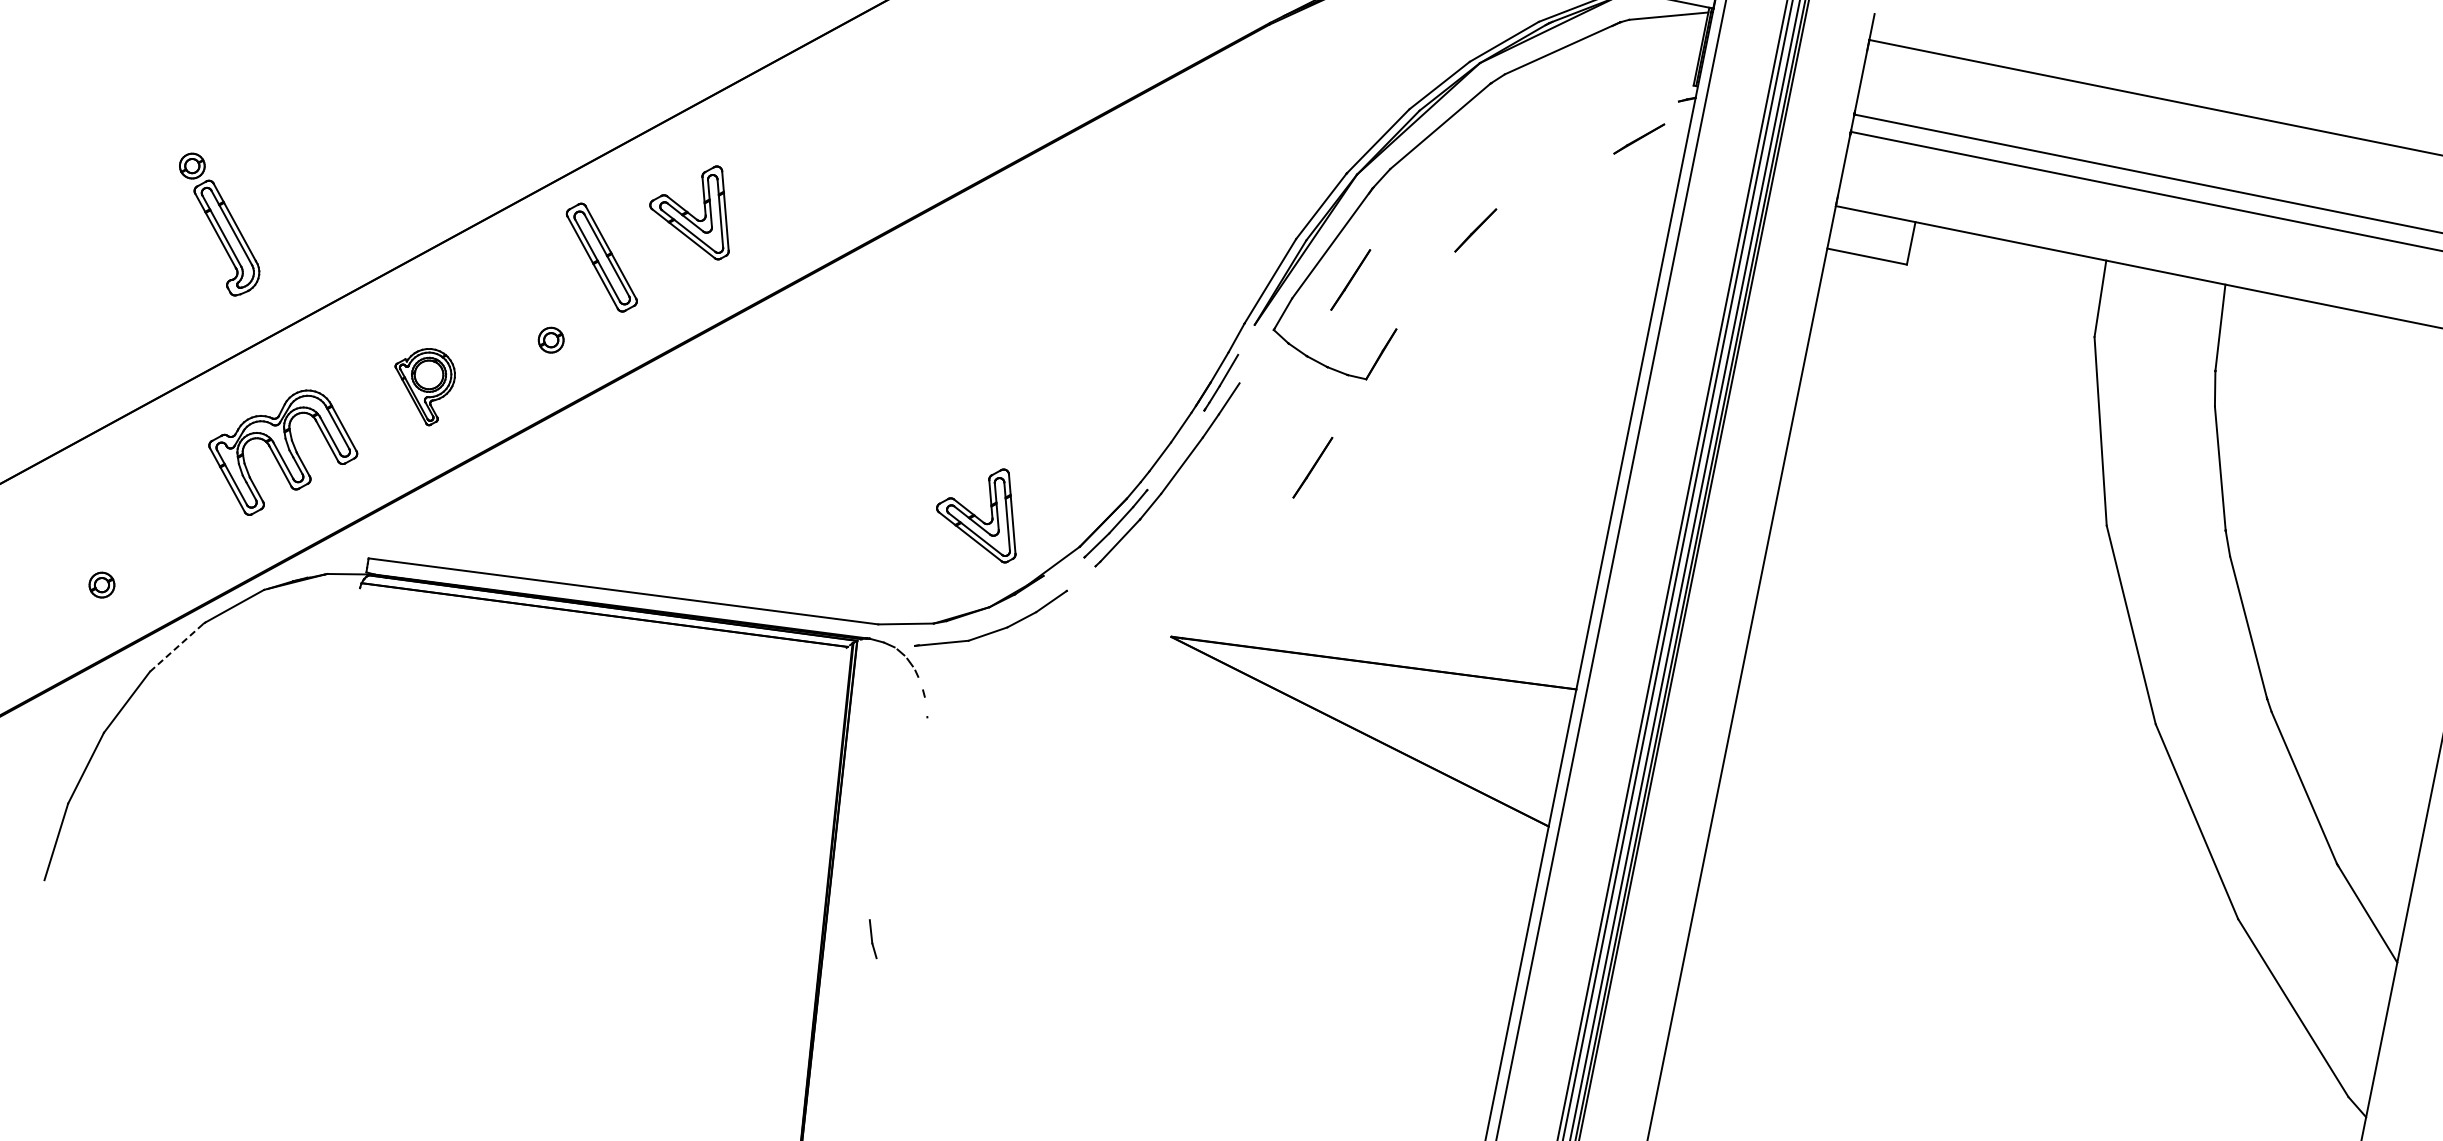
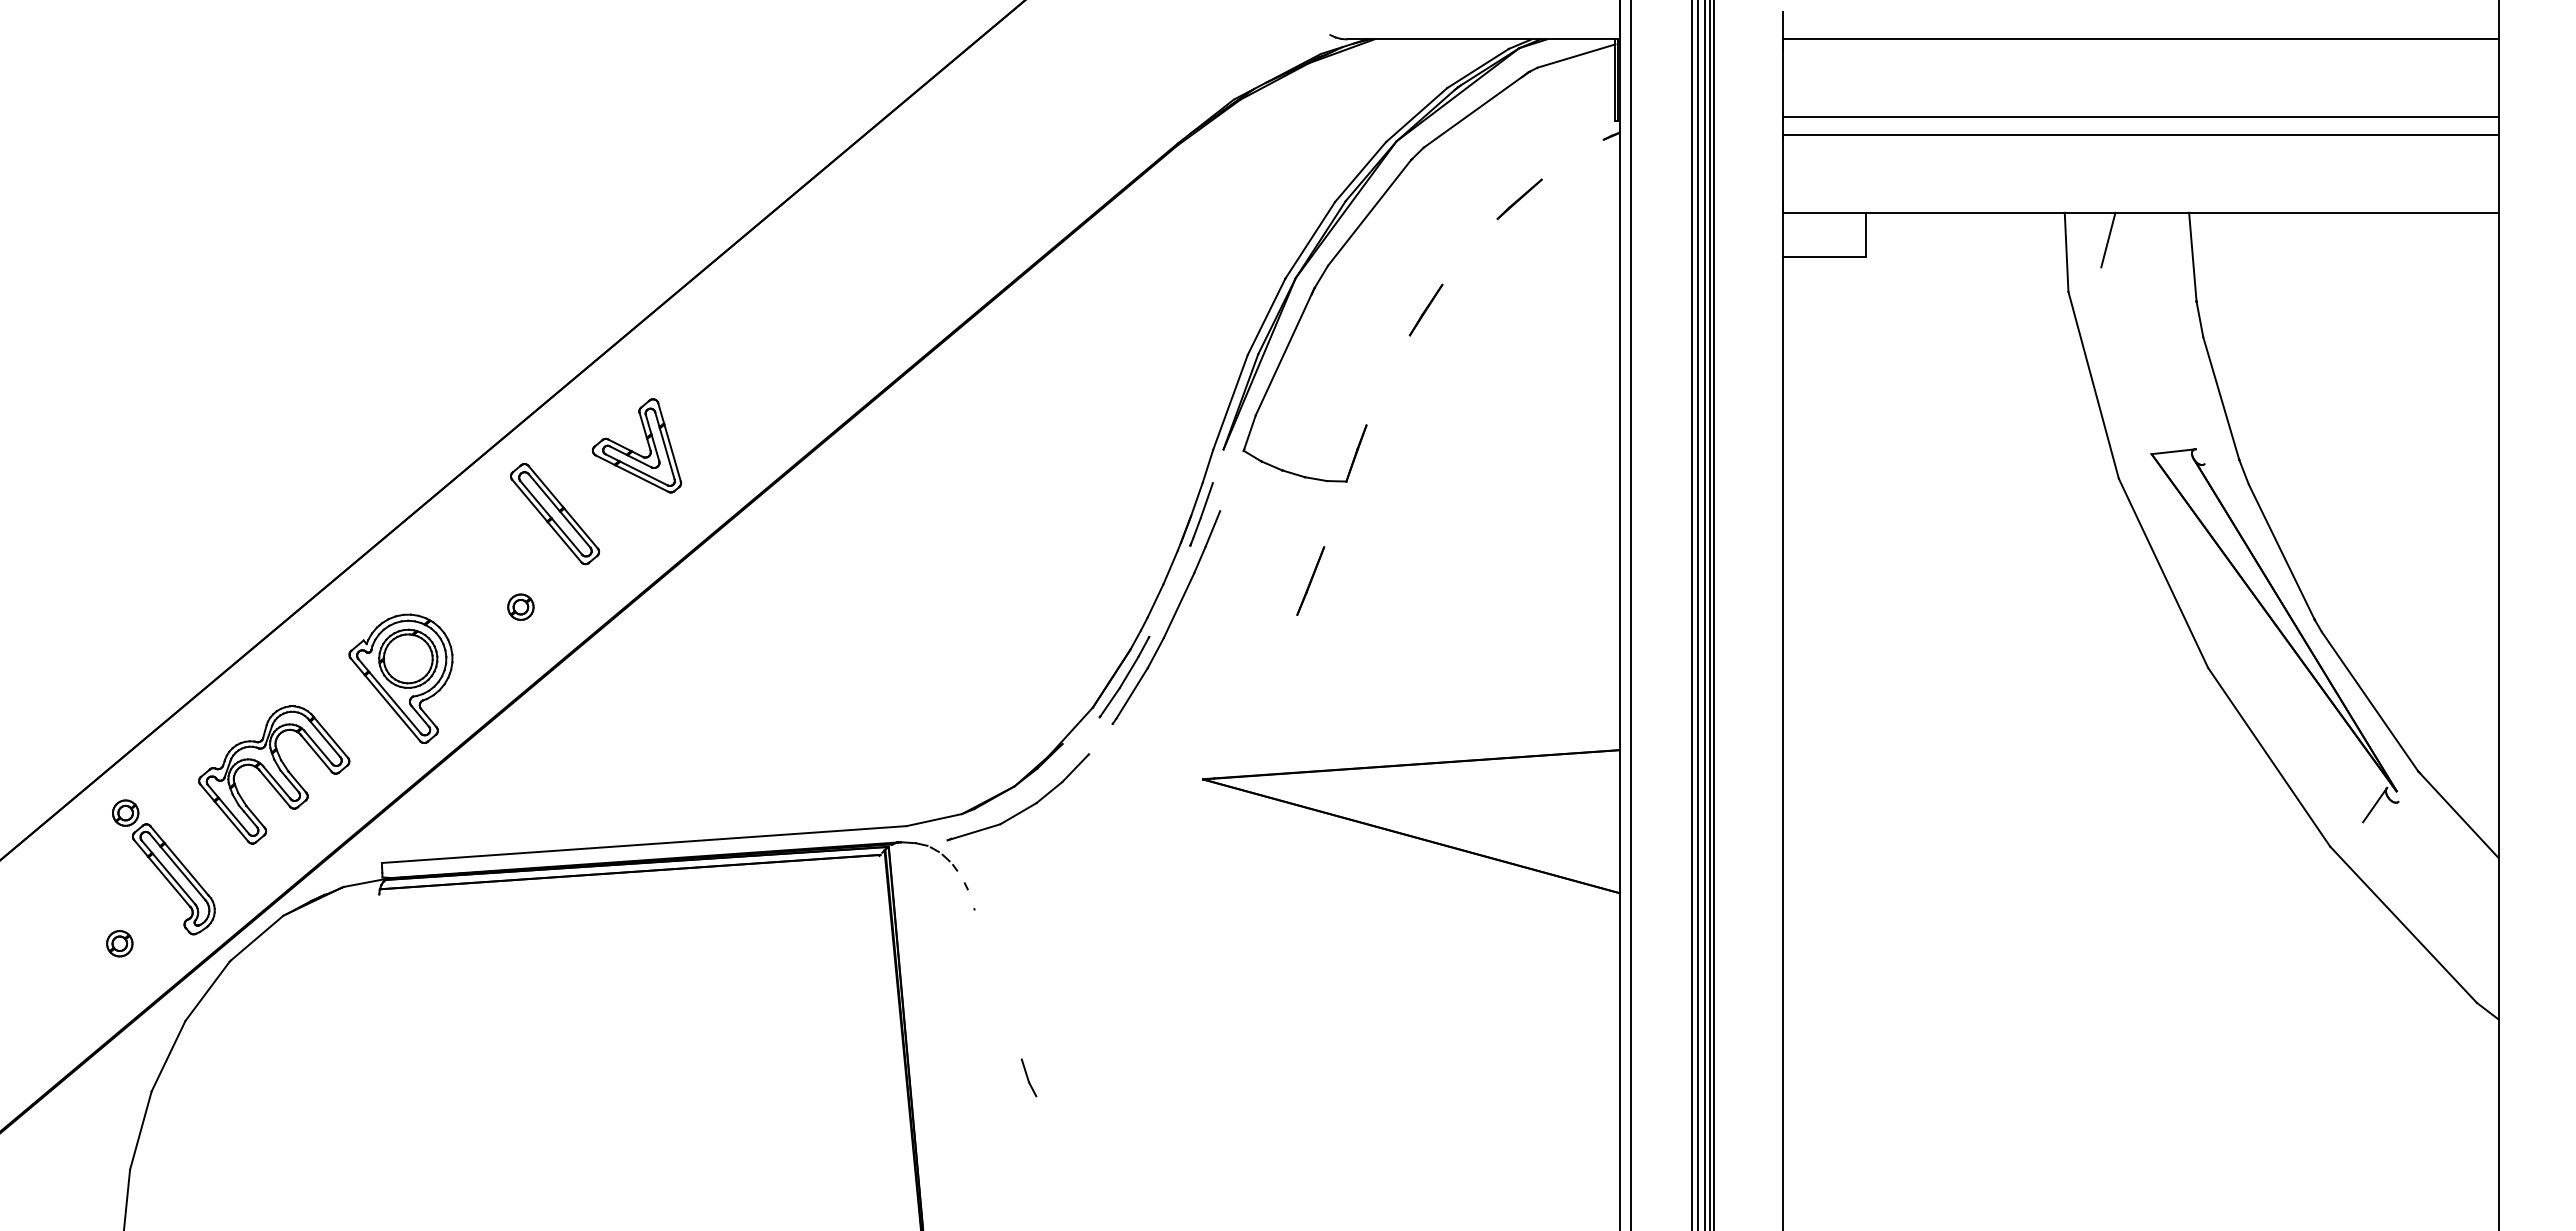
line: (1639, 139) -> (1519, 199), moved
part: (218, 225) -> (163, 867), moved
line: (1350, 279) -> (1310, 384), removed
line: (2143, 294) -> (2108, 239), added
part: (422, 385) -> (400, 678), size x1.67
part: (976, 516) -> (983, 697), removed
line: (176, 647) -> (207, 991), dashed -> solid
part: (2225, 706) -> (2274, 635), added
part: (872, 938) -> (1028, 1077), moved

